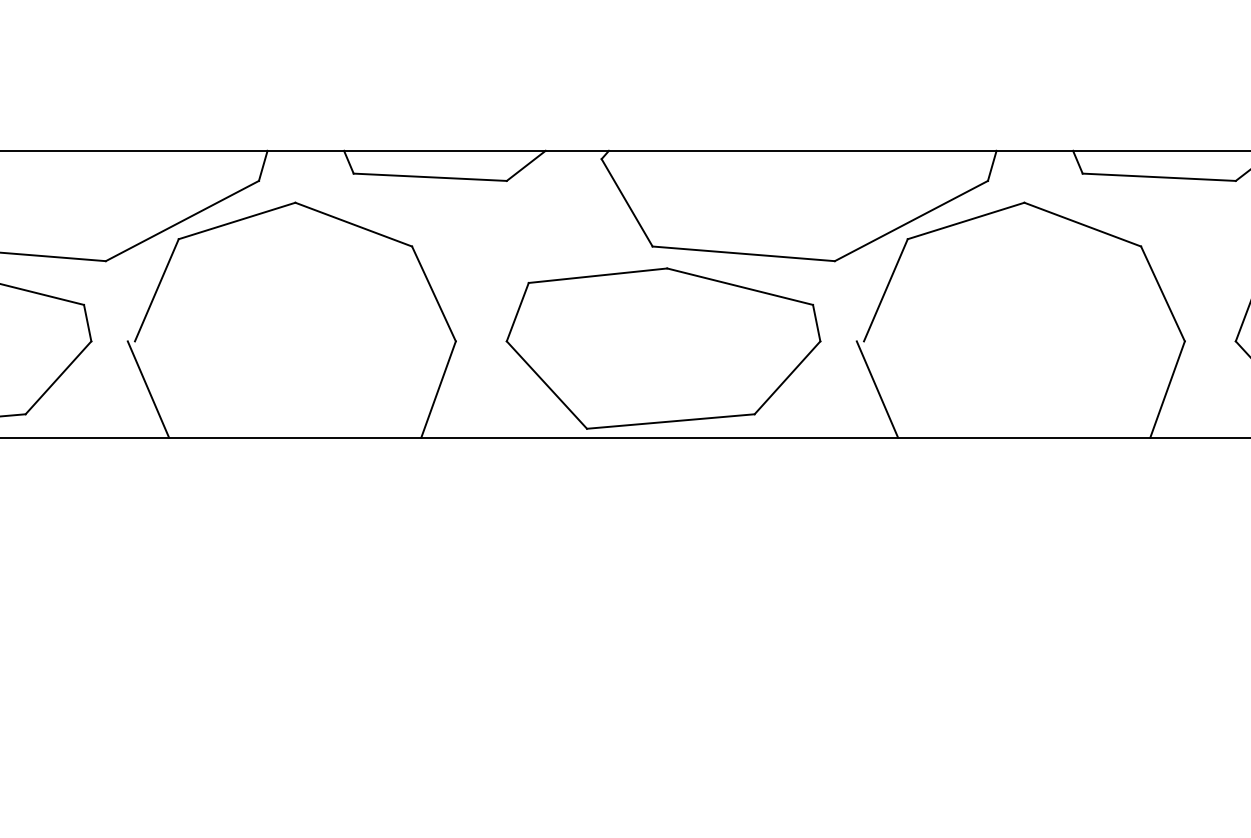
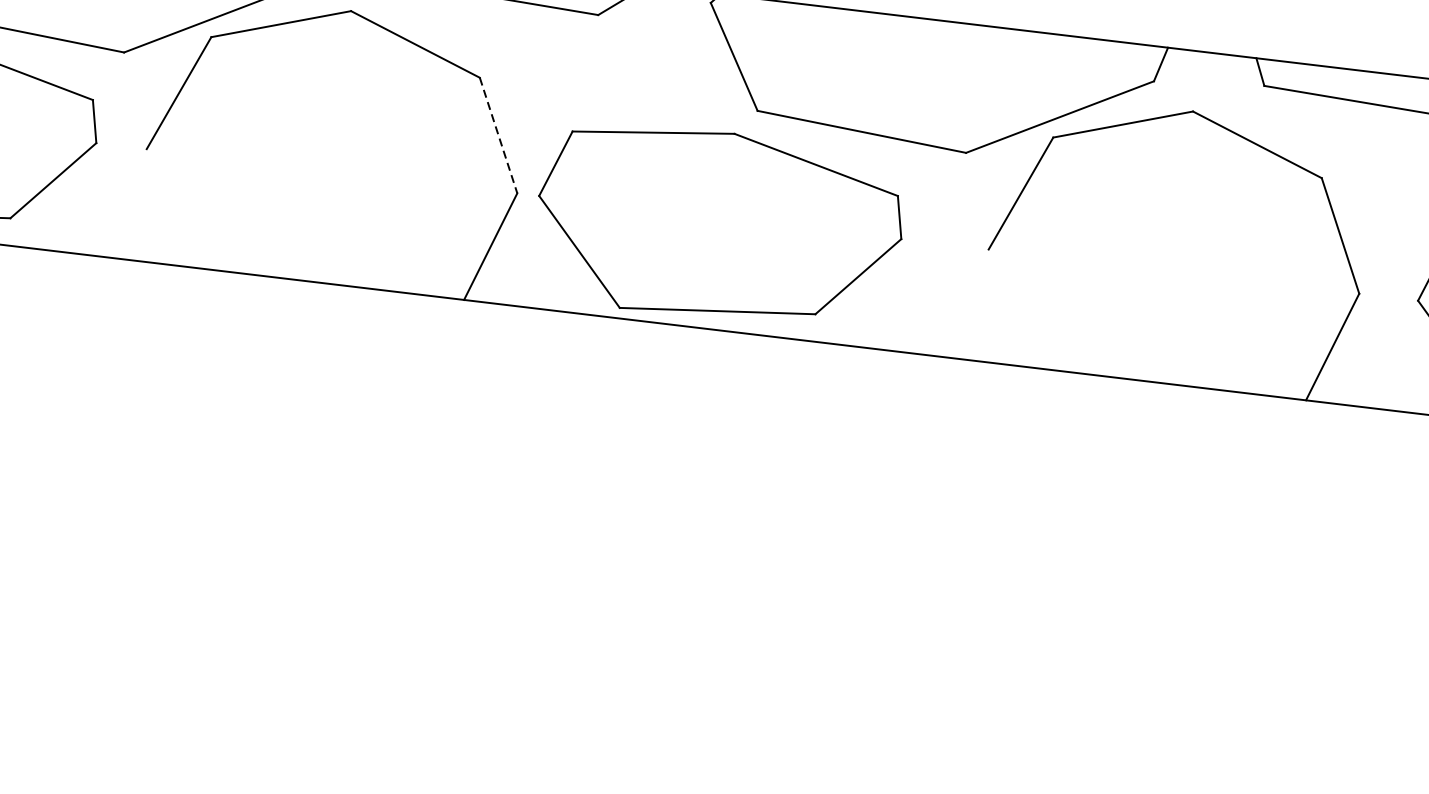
line: (434, 294) -> (499, 136), solid -> dashed
part: (663, 348) -> (719, 225), moved
line: (148, 389) -> (155, 206), removed
line: (877, 389) -> (997, 306), removed

